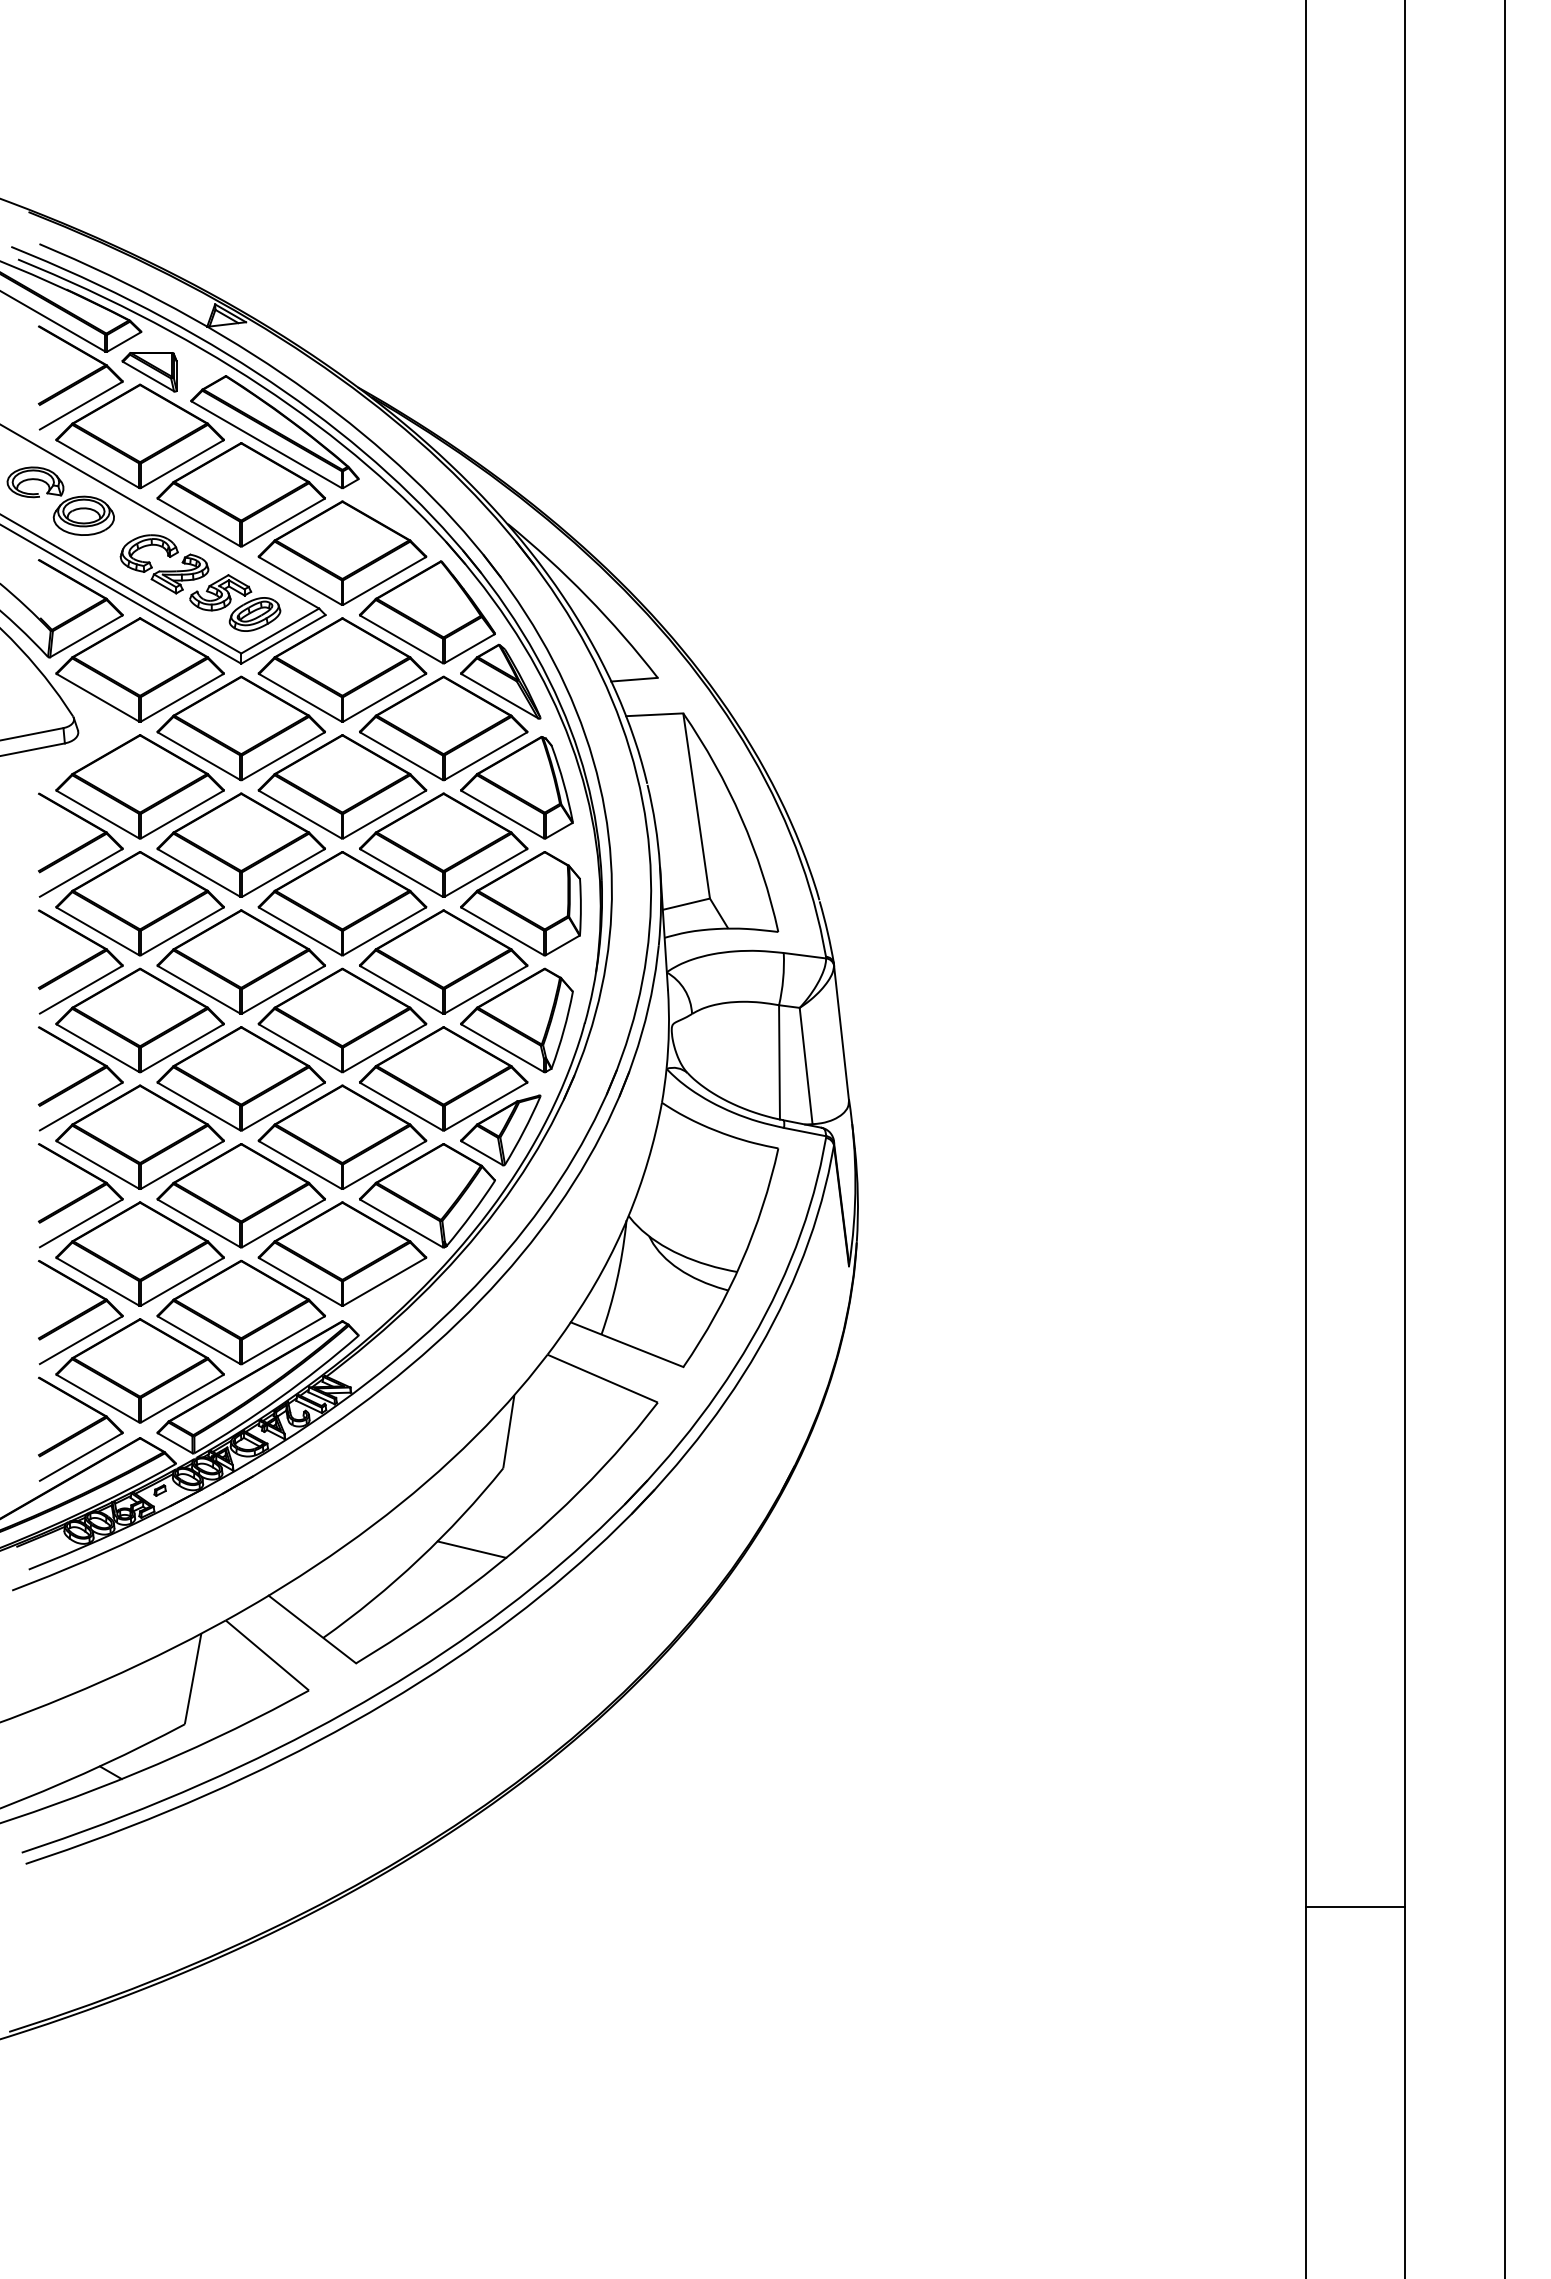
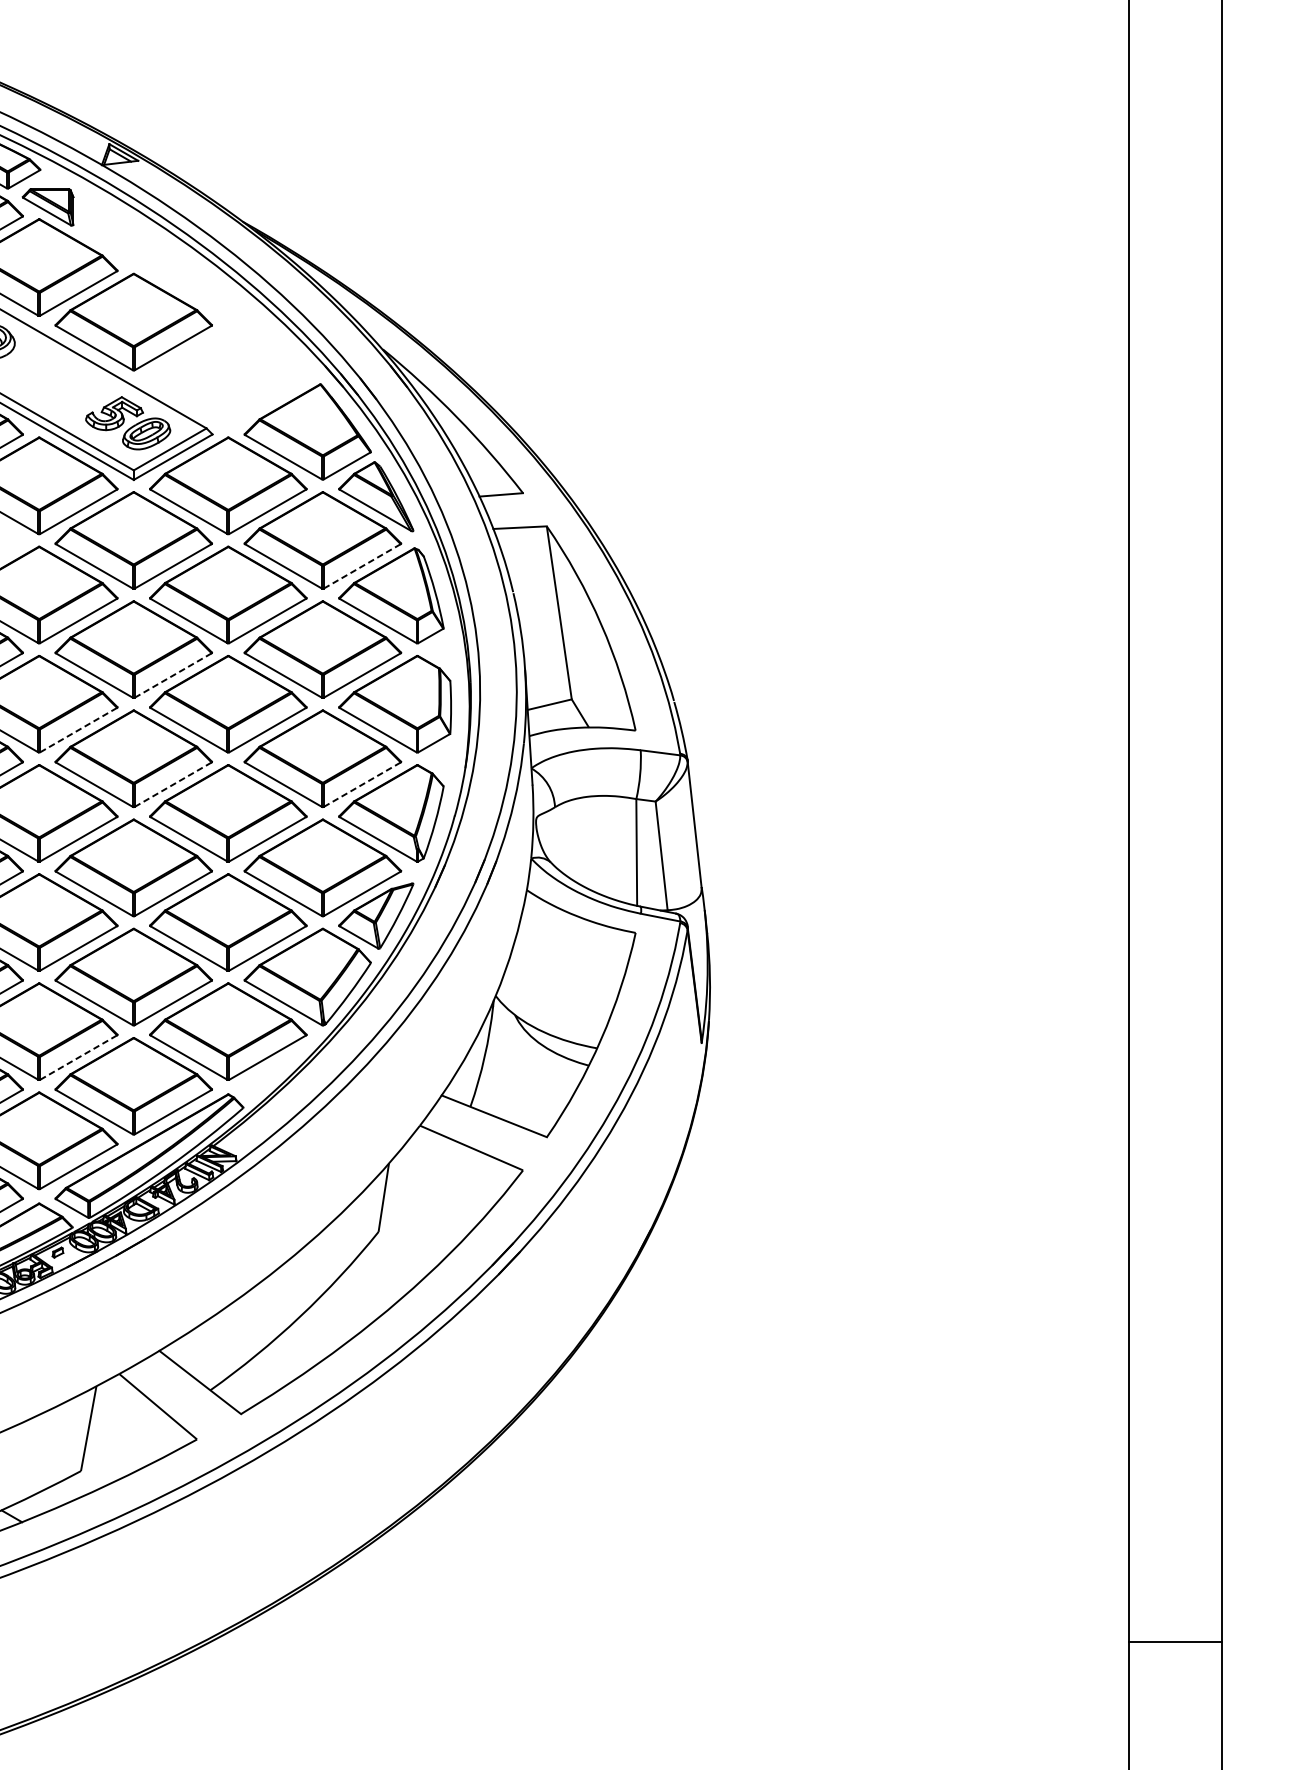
part: (274, 432) -> (164, 263), removed
part: (342, 552) -> (228, 376), removed
part: (164, 564) -> (62, 387), removed
line: (485, 756) -> (362, 566), solid -> dashed
line: (283, 873) -> (173, 675), solid -> dashed
line: (182, 931) -> (78, 730), solid -> dashed
line: (283, 989) -> (173, 784), solid -> dashed
line: (485, 989) -> (362, 784), solid -> dashed
line: (182, 1281) -> (78, 1057), solid -> dashed
line: (471, 1549) -> (348, 1307), removed

